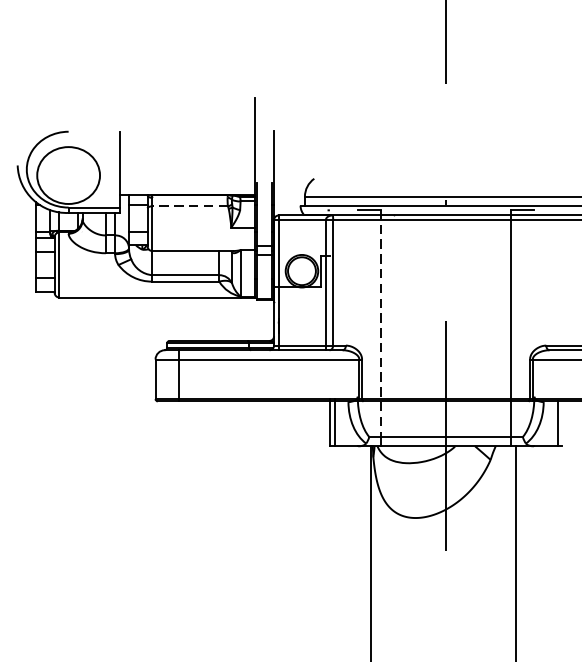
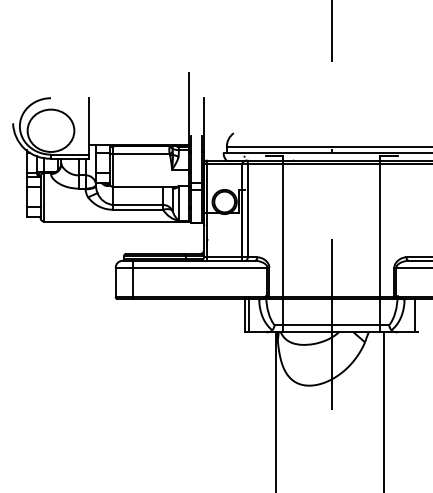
line: (188, 206) -> (140, 153), dashed -> solid
line: (381, 322) -> (283, 240), dashed -> solid

